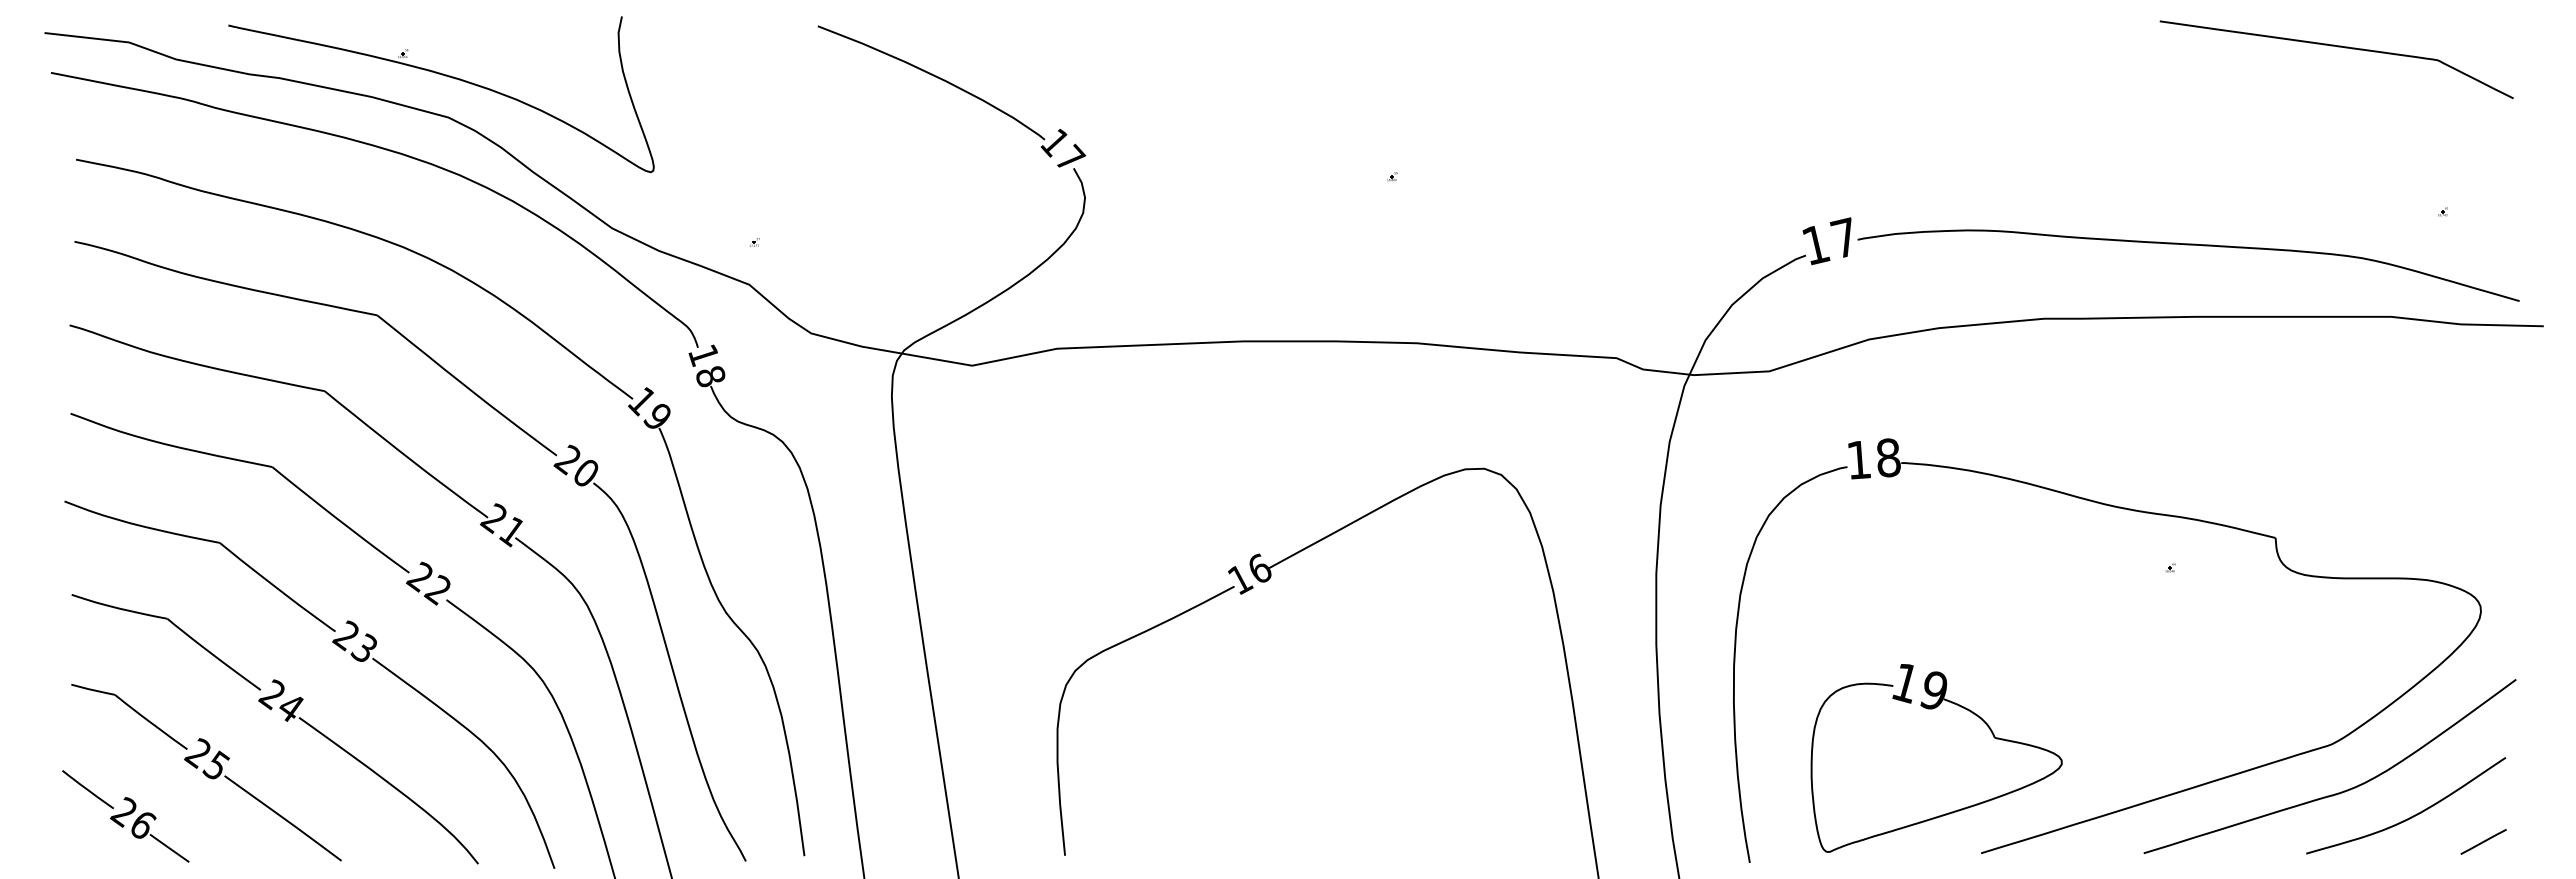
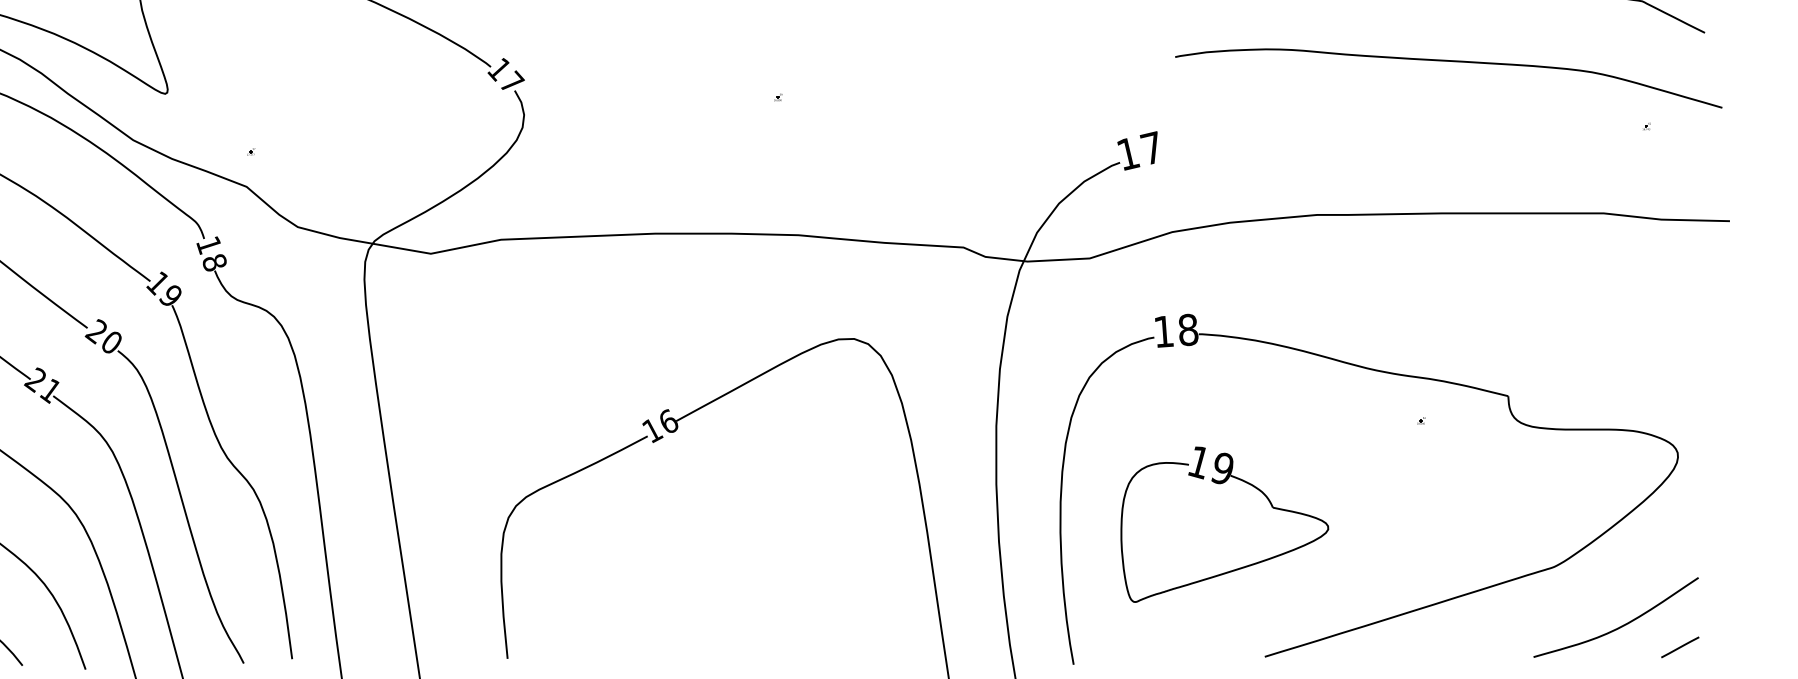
curve: (2188, 245) -> (1448, 61), moved
part: (1932, 709) -> (1221, 484), moved
curve: (2334, 793) -> (1556, 607), removed

